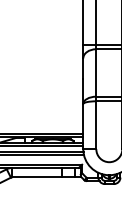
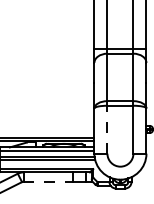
line: (96, 125) -> (107, 129), solid -> dashed
line: (37, 177) -> (48, 181), solid -> dashed

